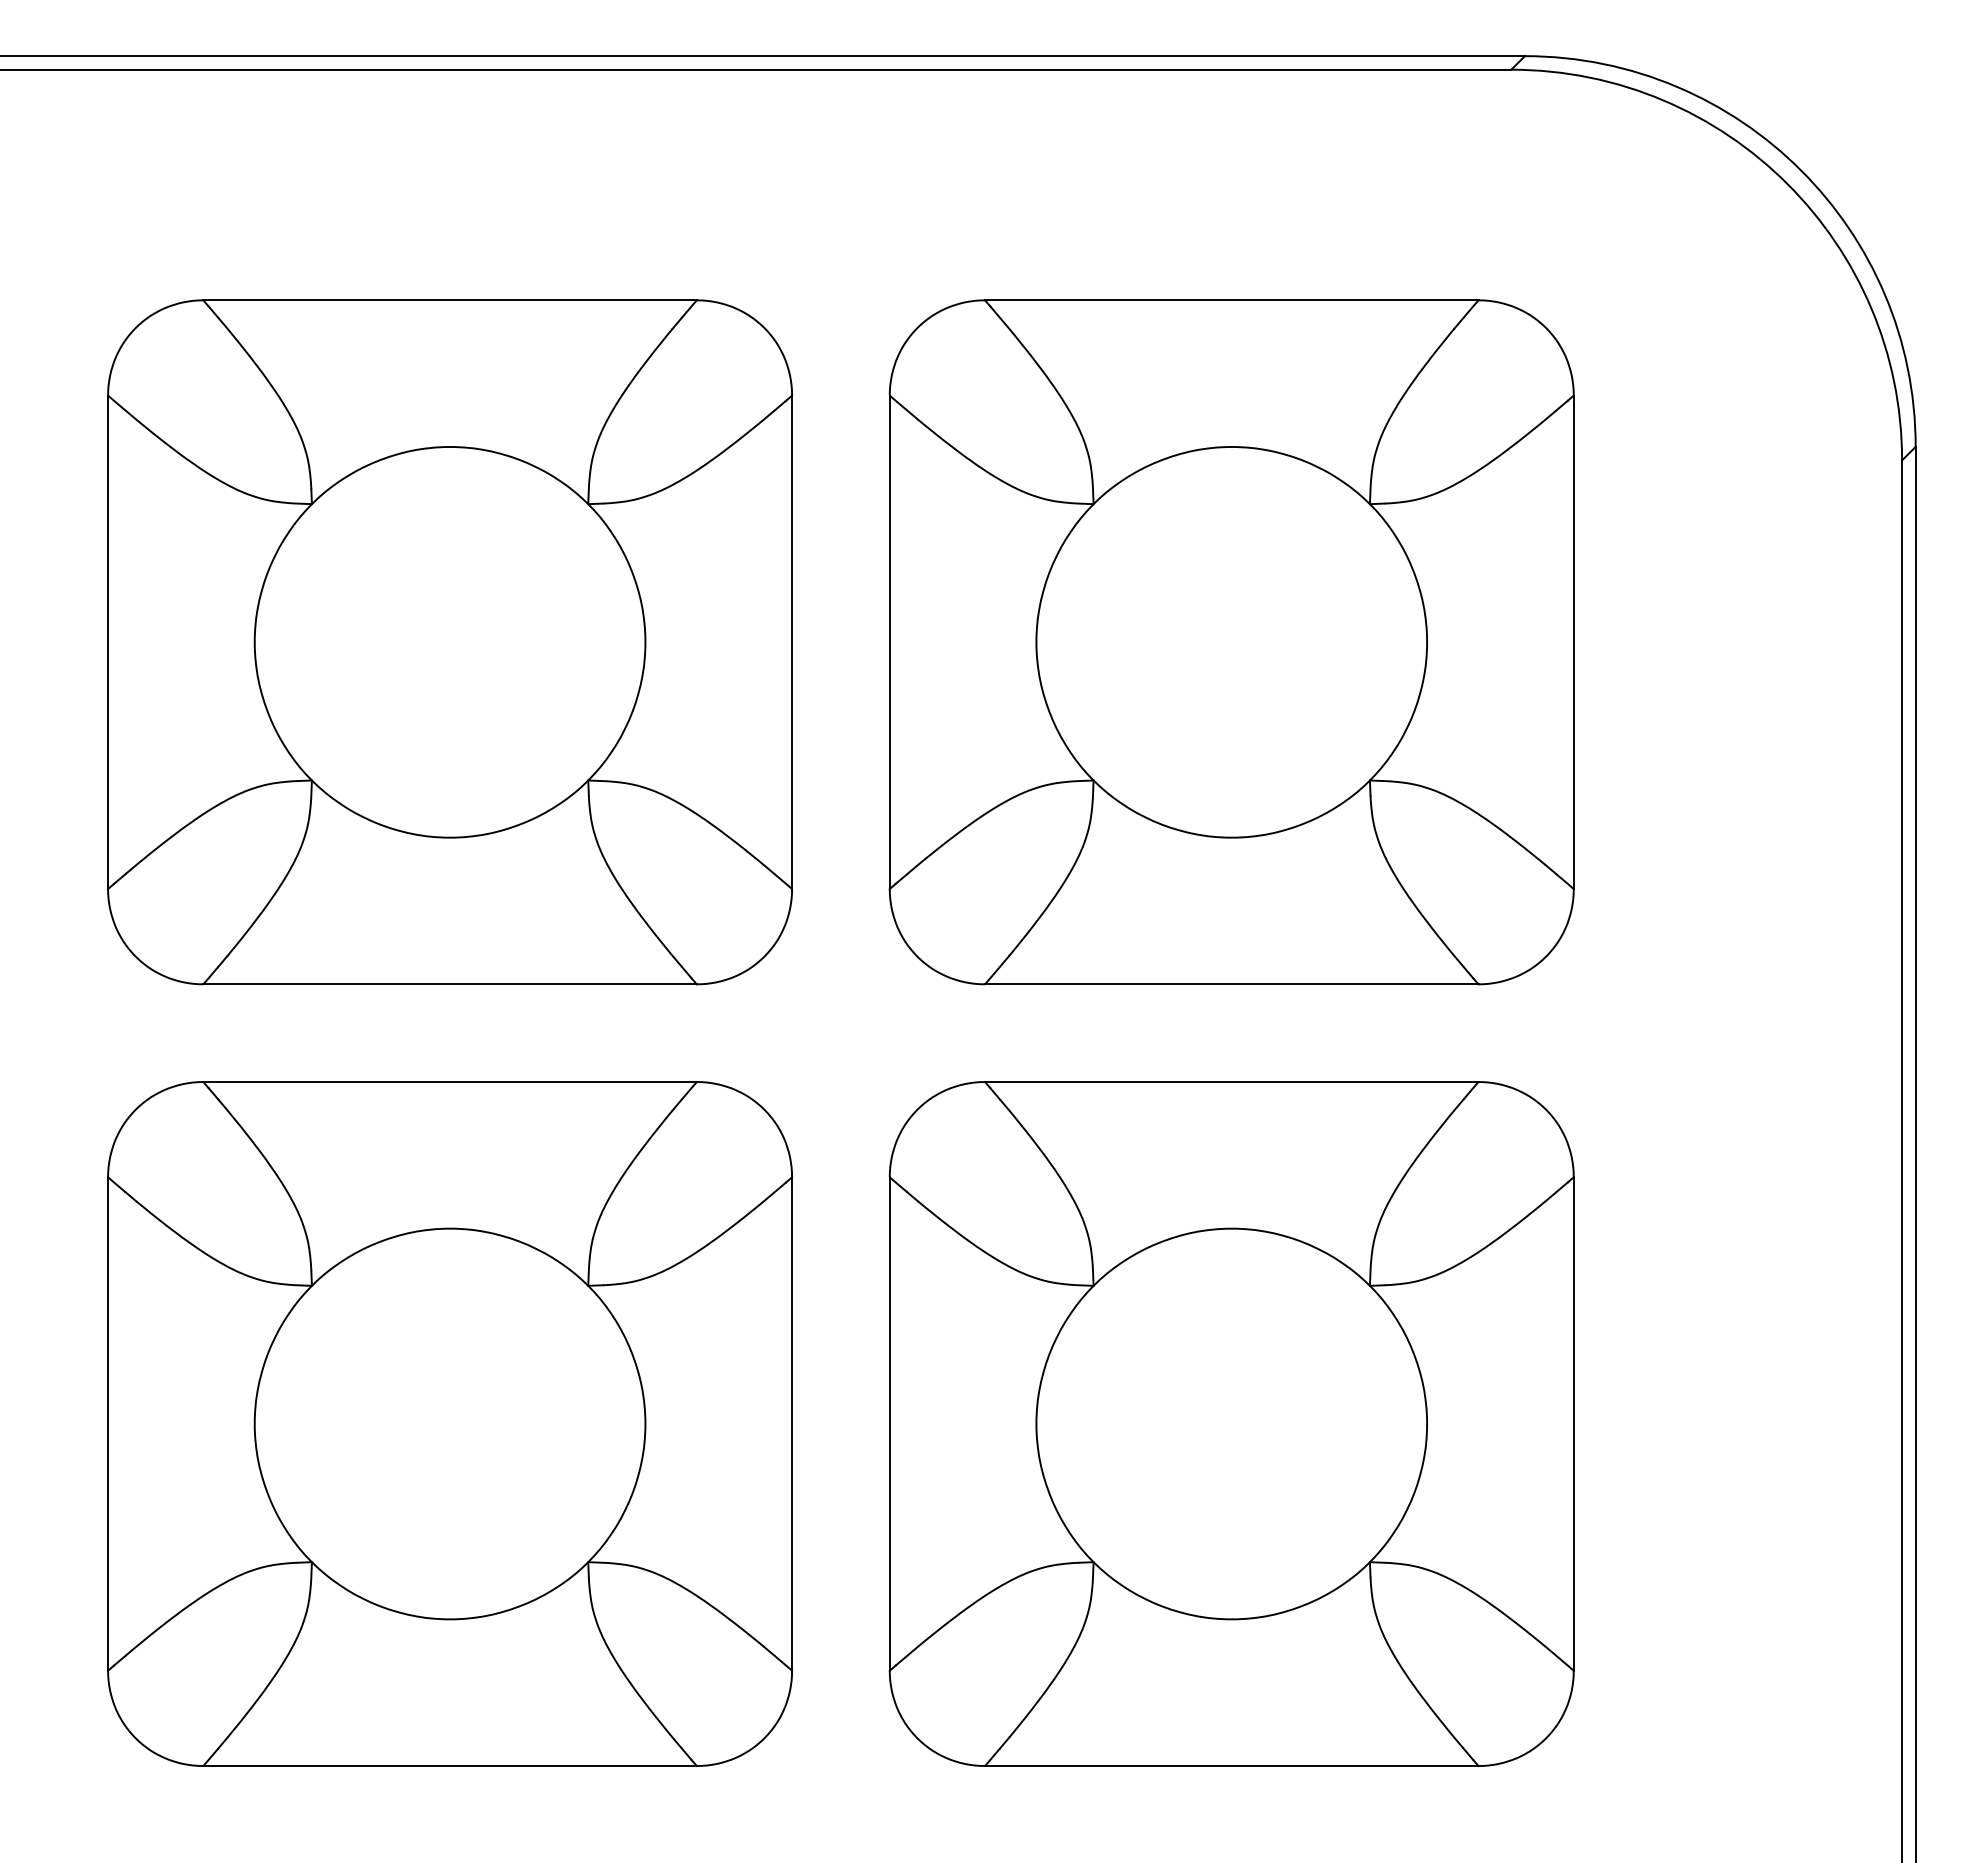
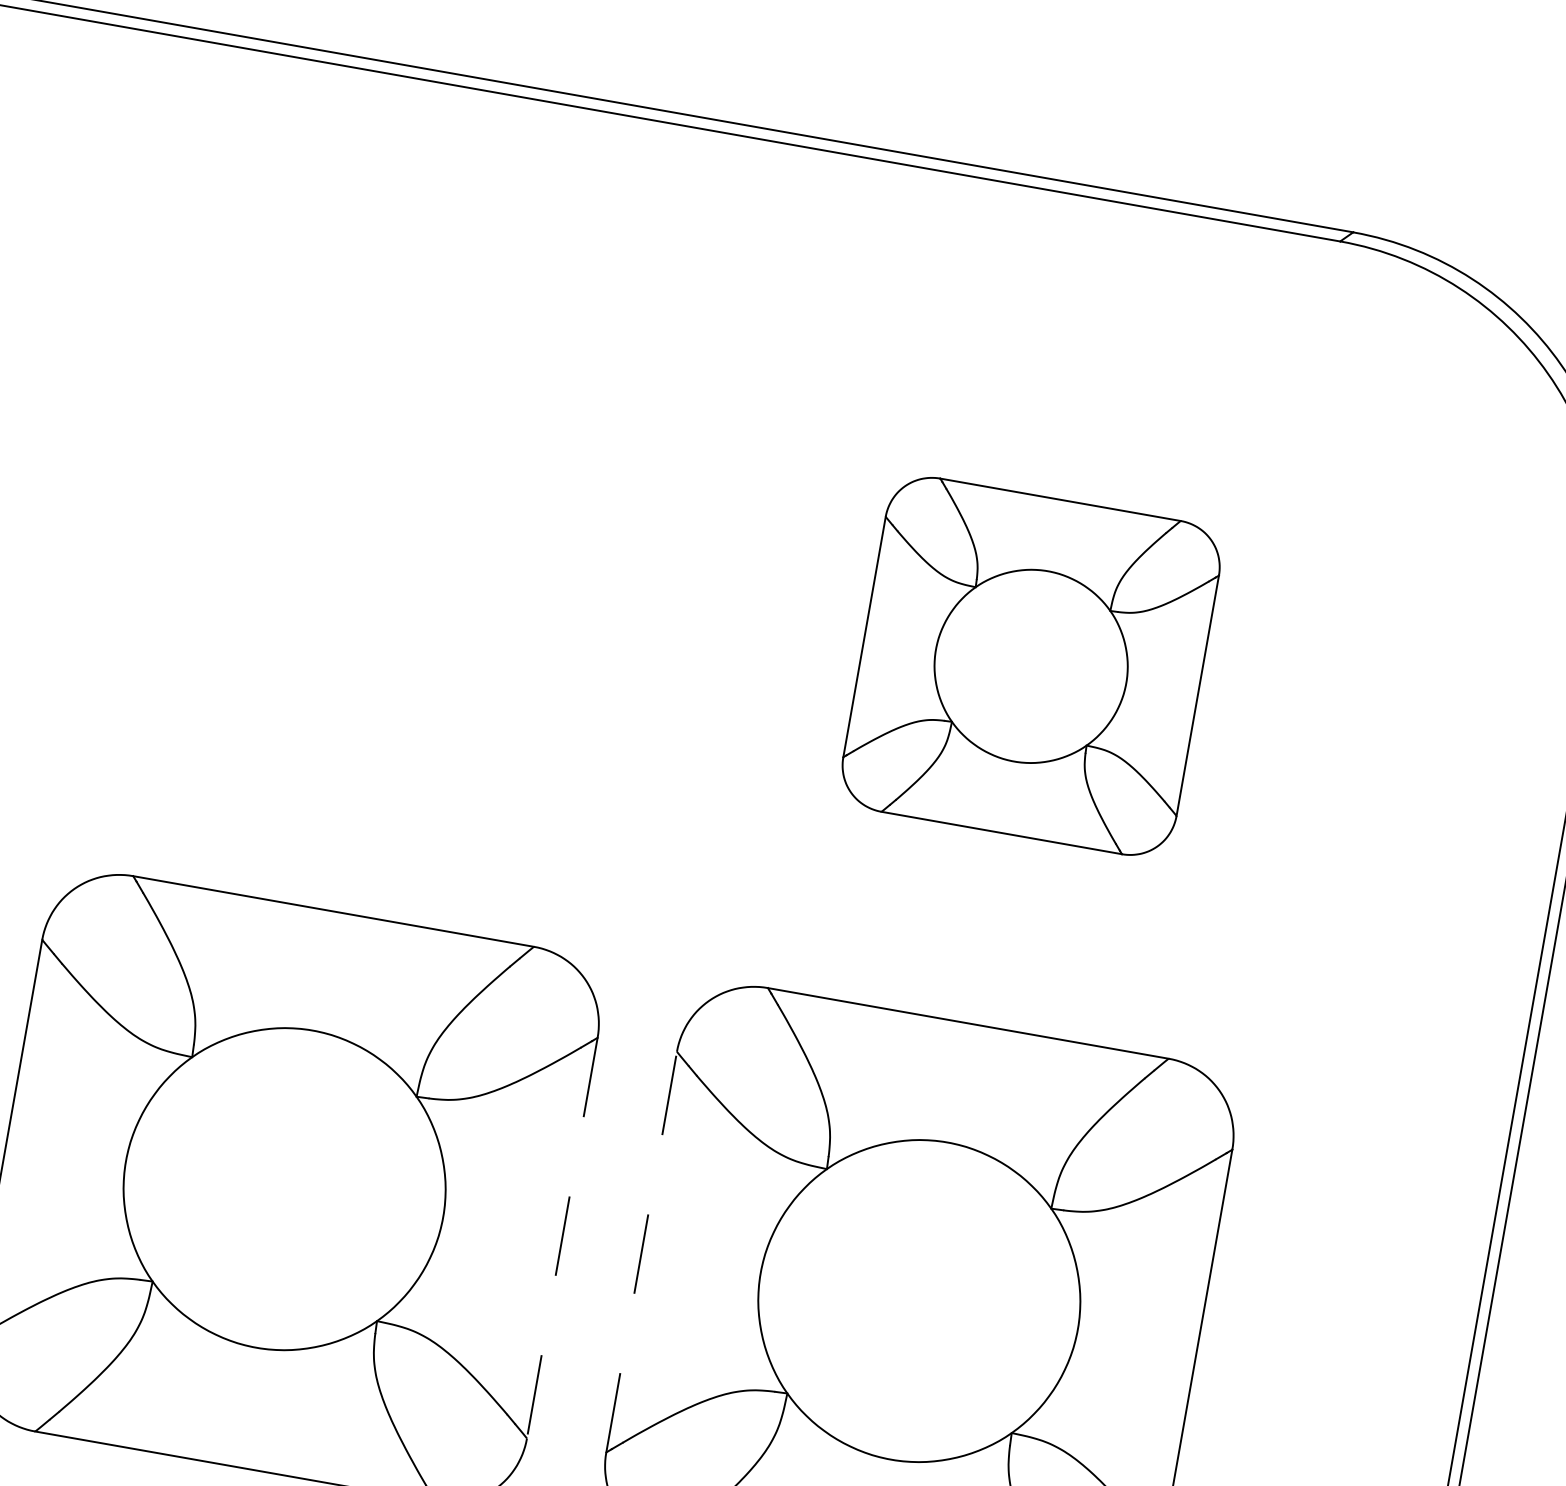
part: (450, 642) -> (396, 554), removed
part: (1231, 642) -> (1031, 666), size x0.6
line: (792, 1424) -> (562, 1238), solid -> dashed
line: (889, 1424) -> (641, 1252), solid -> dashed

